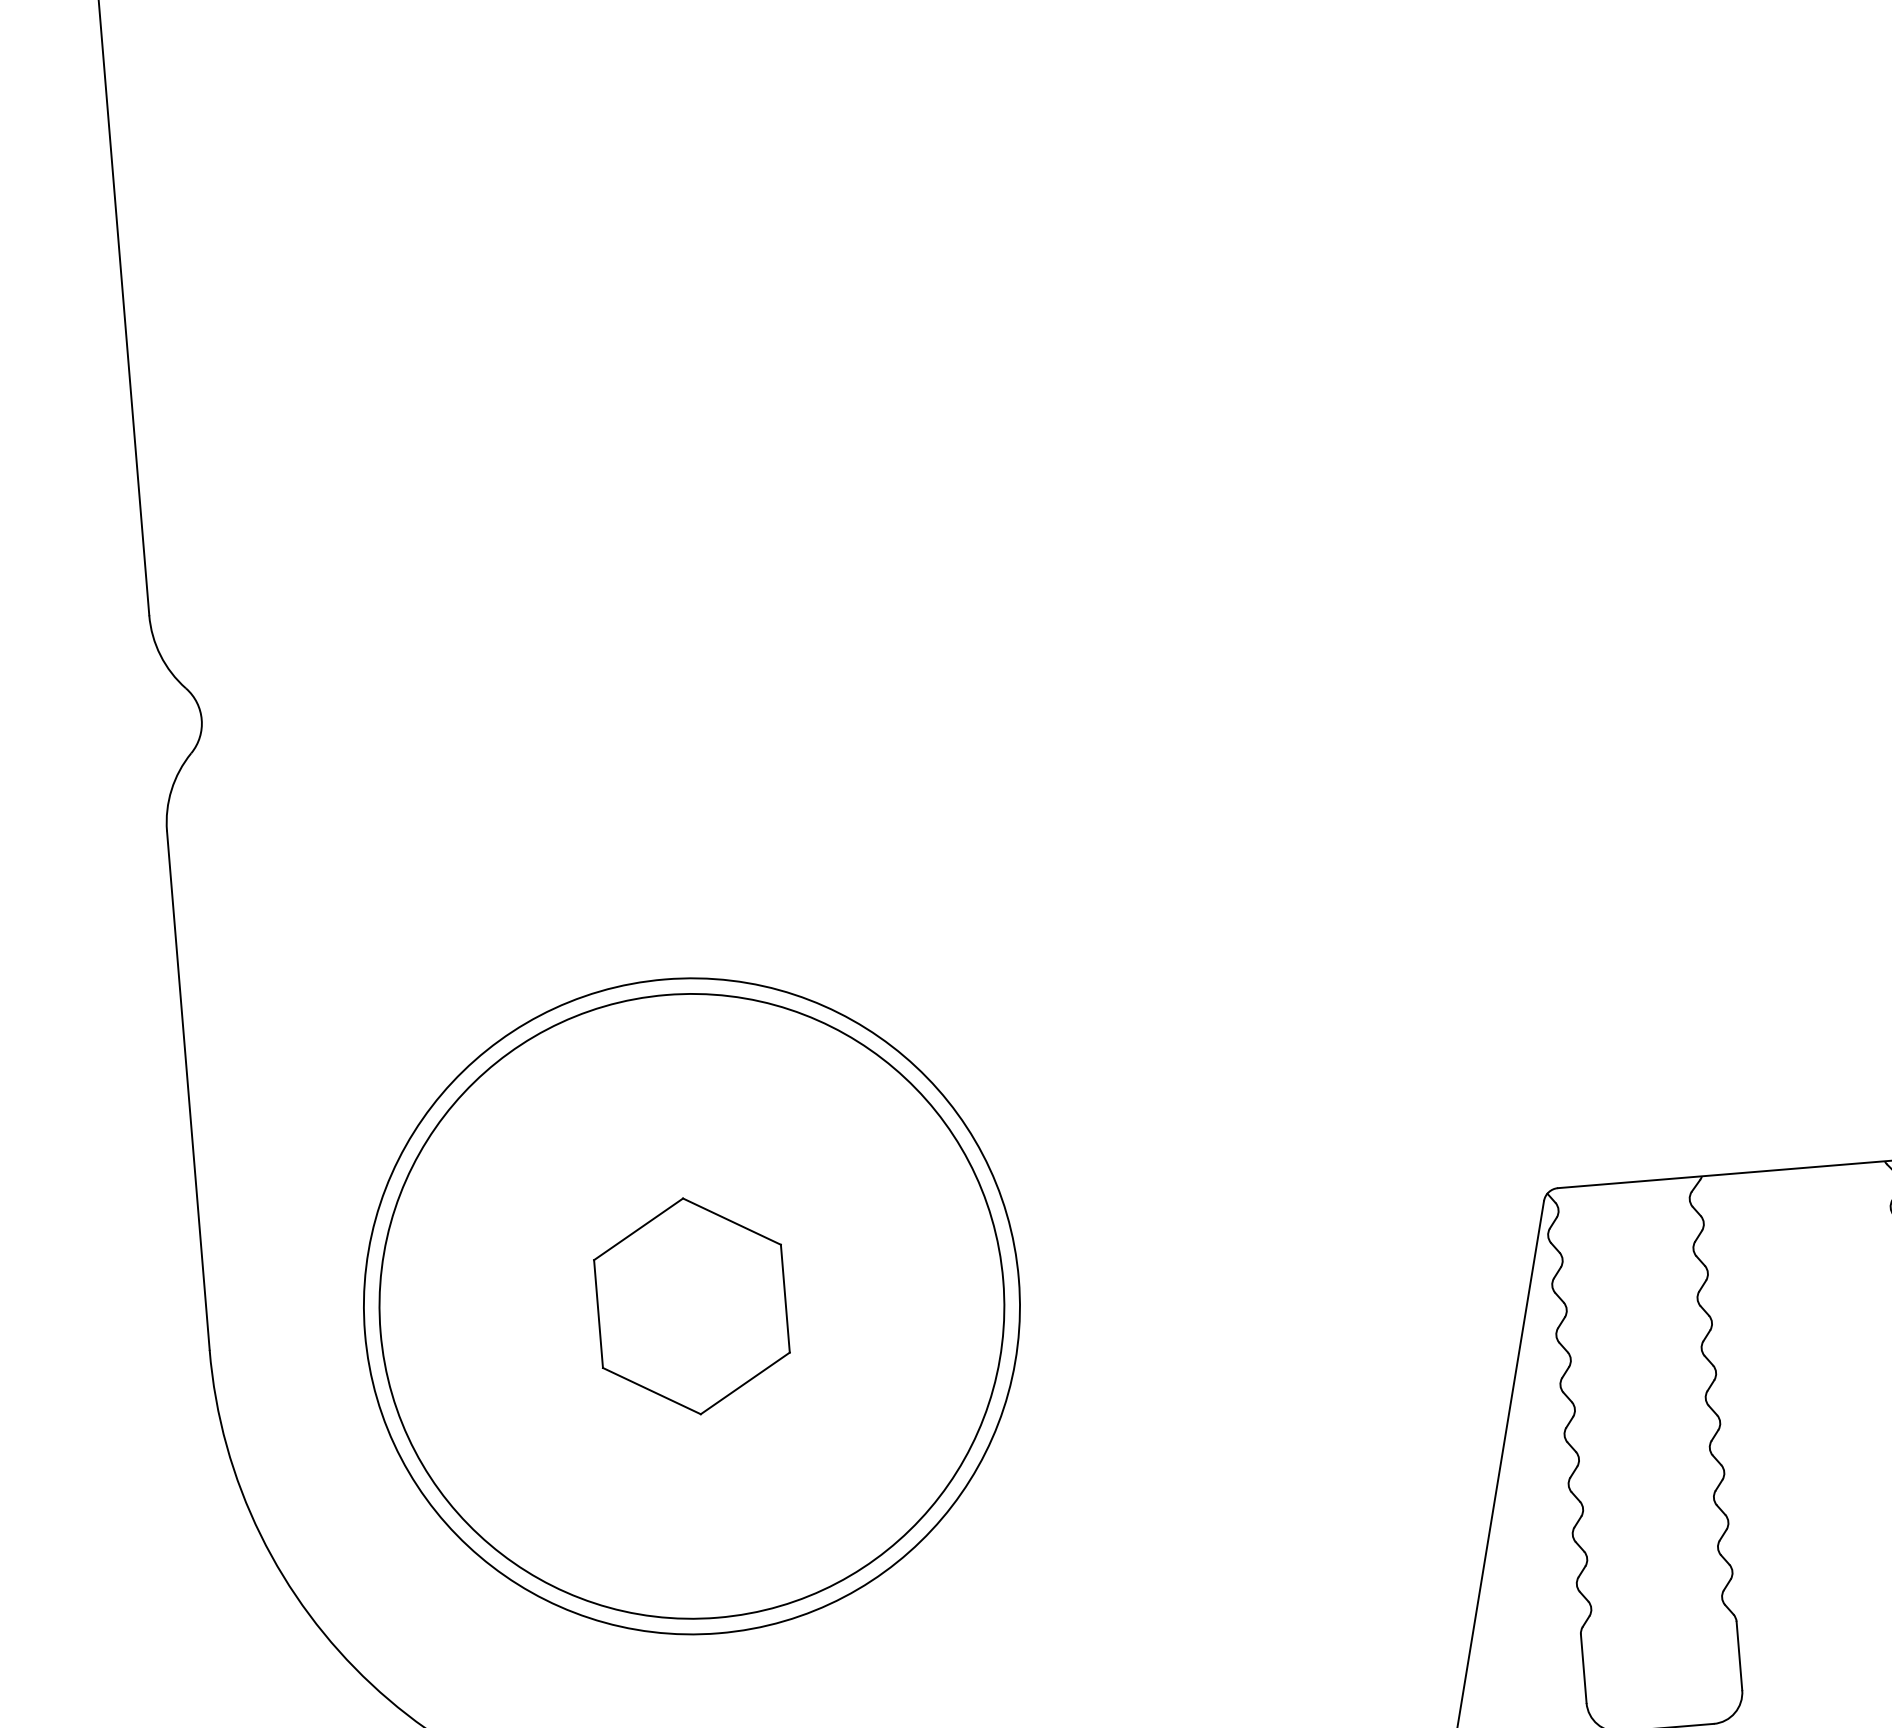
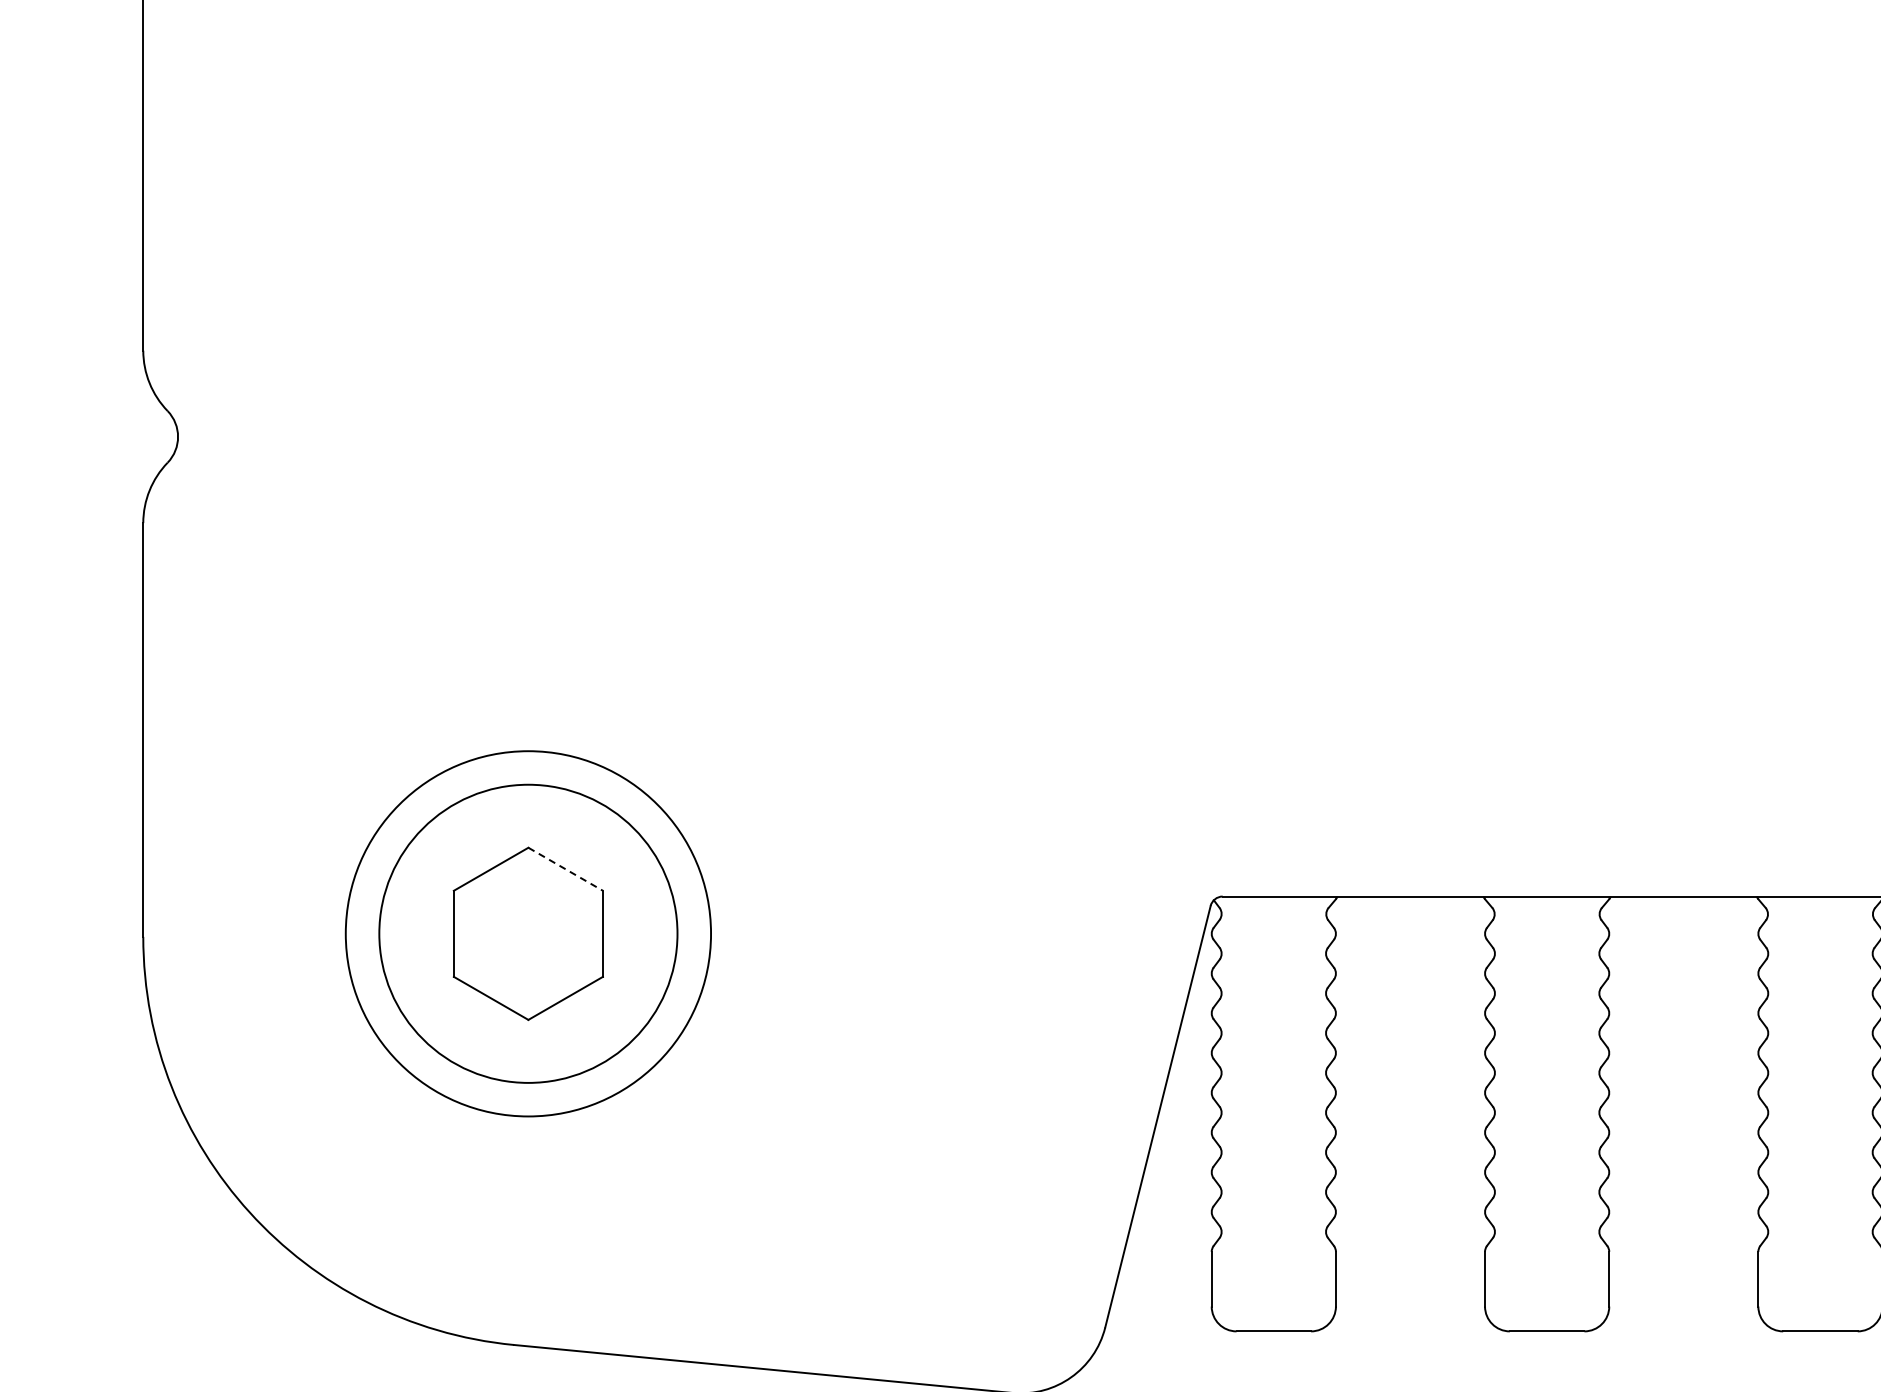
line: (733, 1221) -> (566, 869), solid -> dashed
circle: (692, 1305) -> (528, 933), size x0.7
circle: (690, 1306) -> (527, 933), size x0.6

